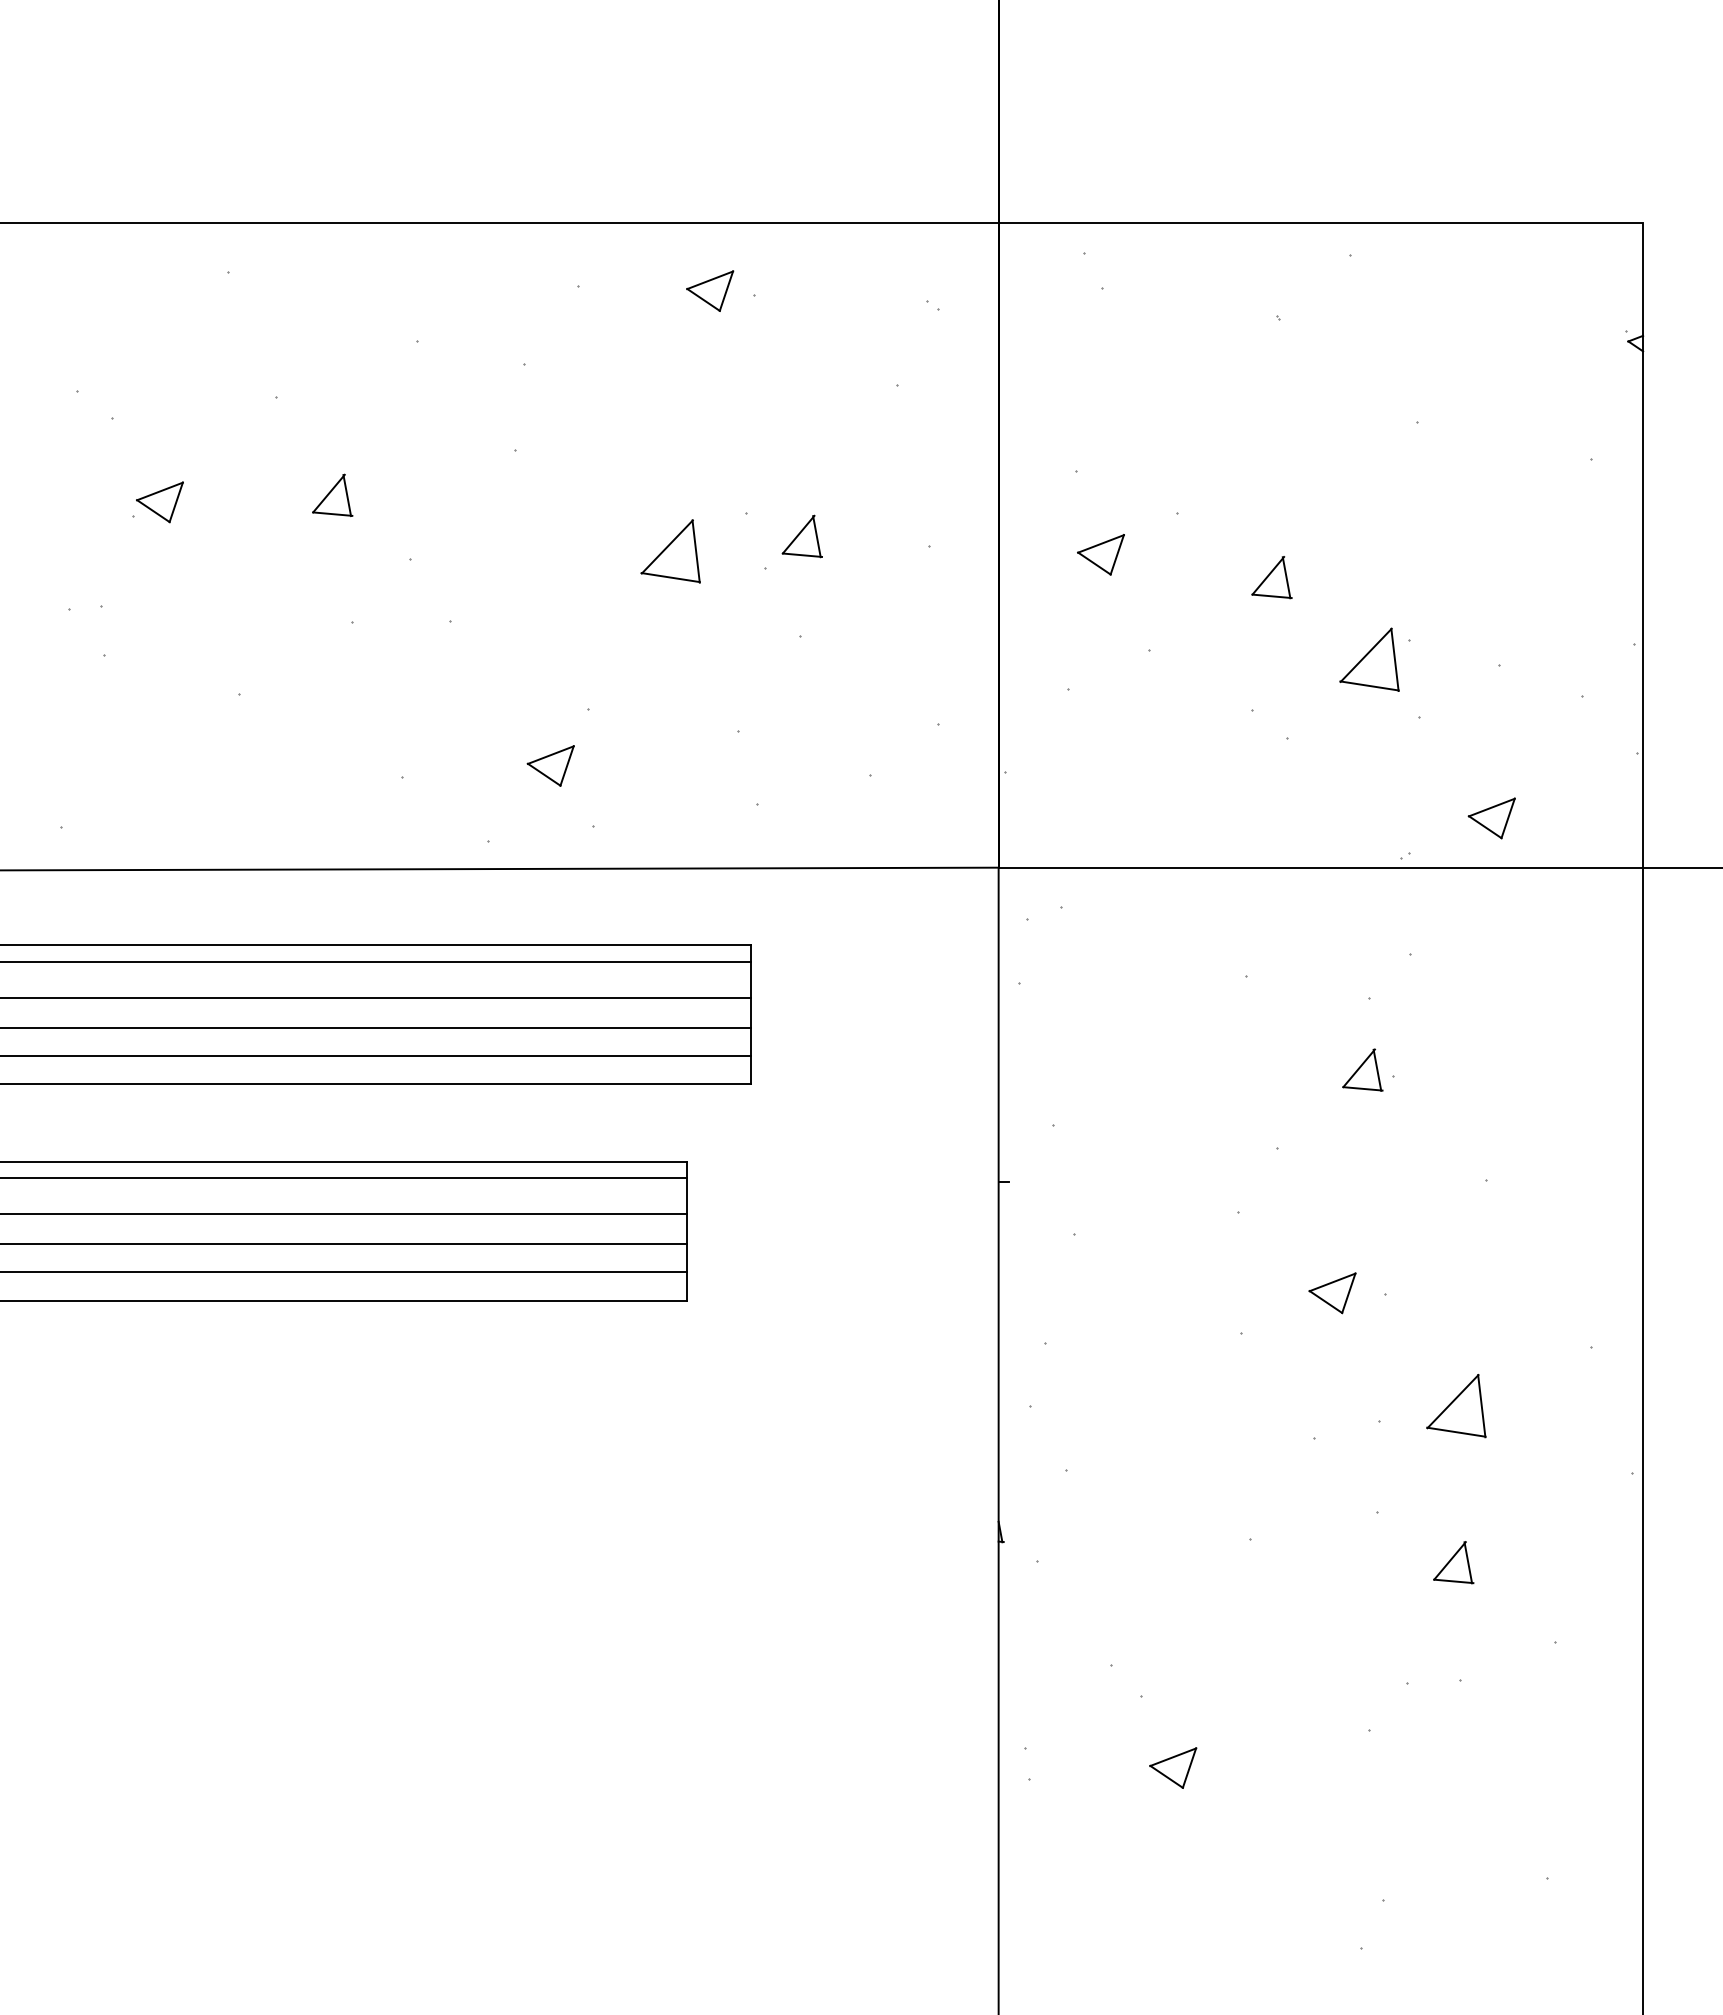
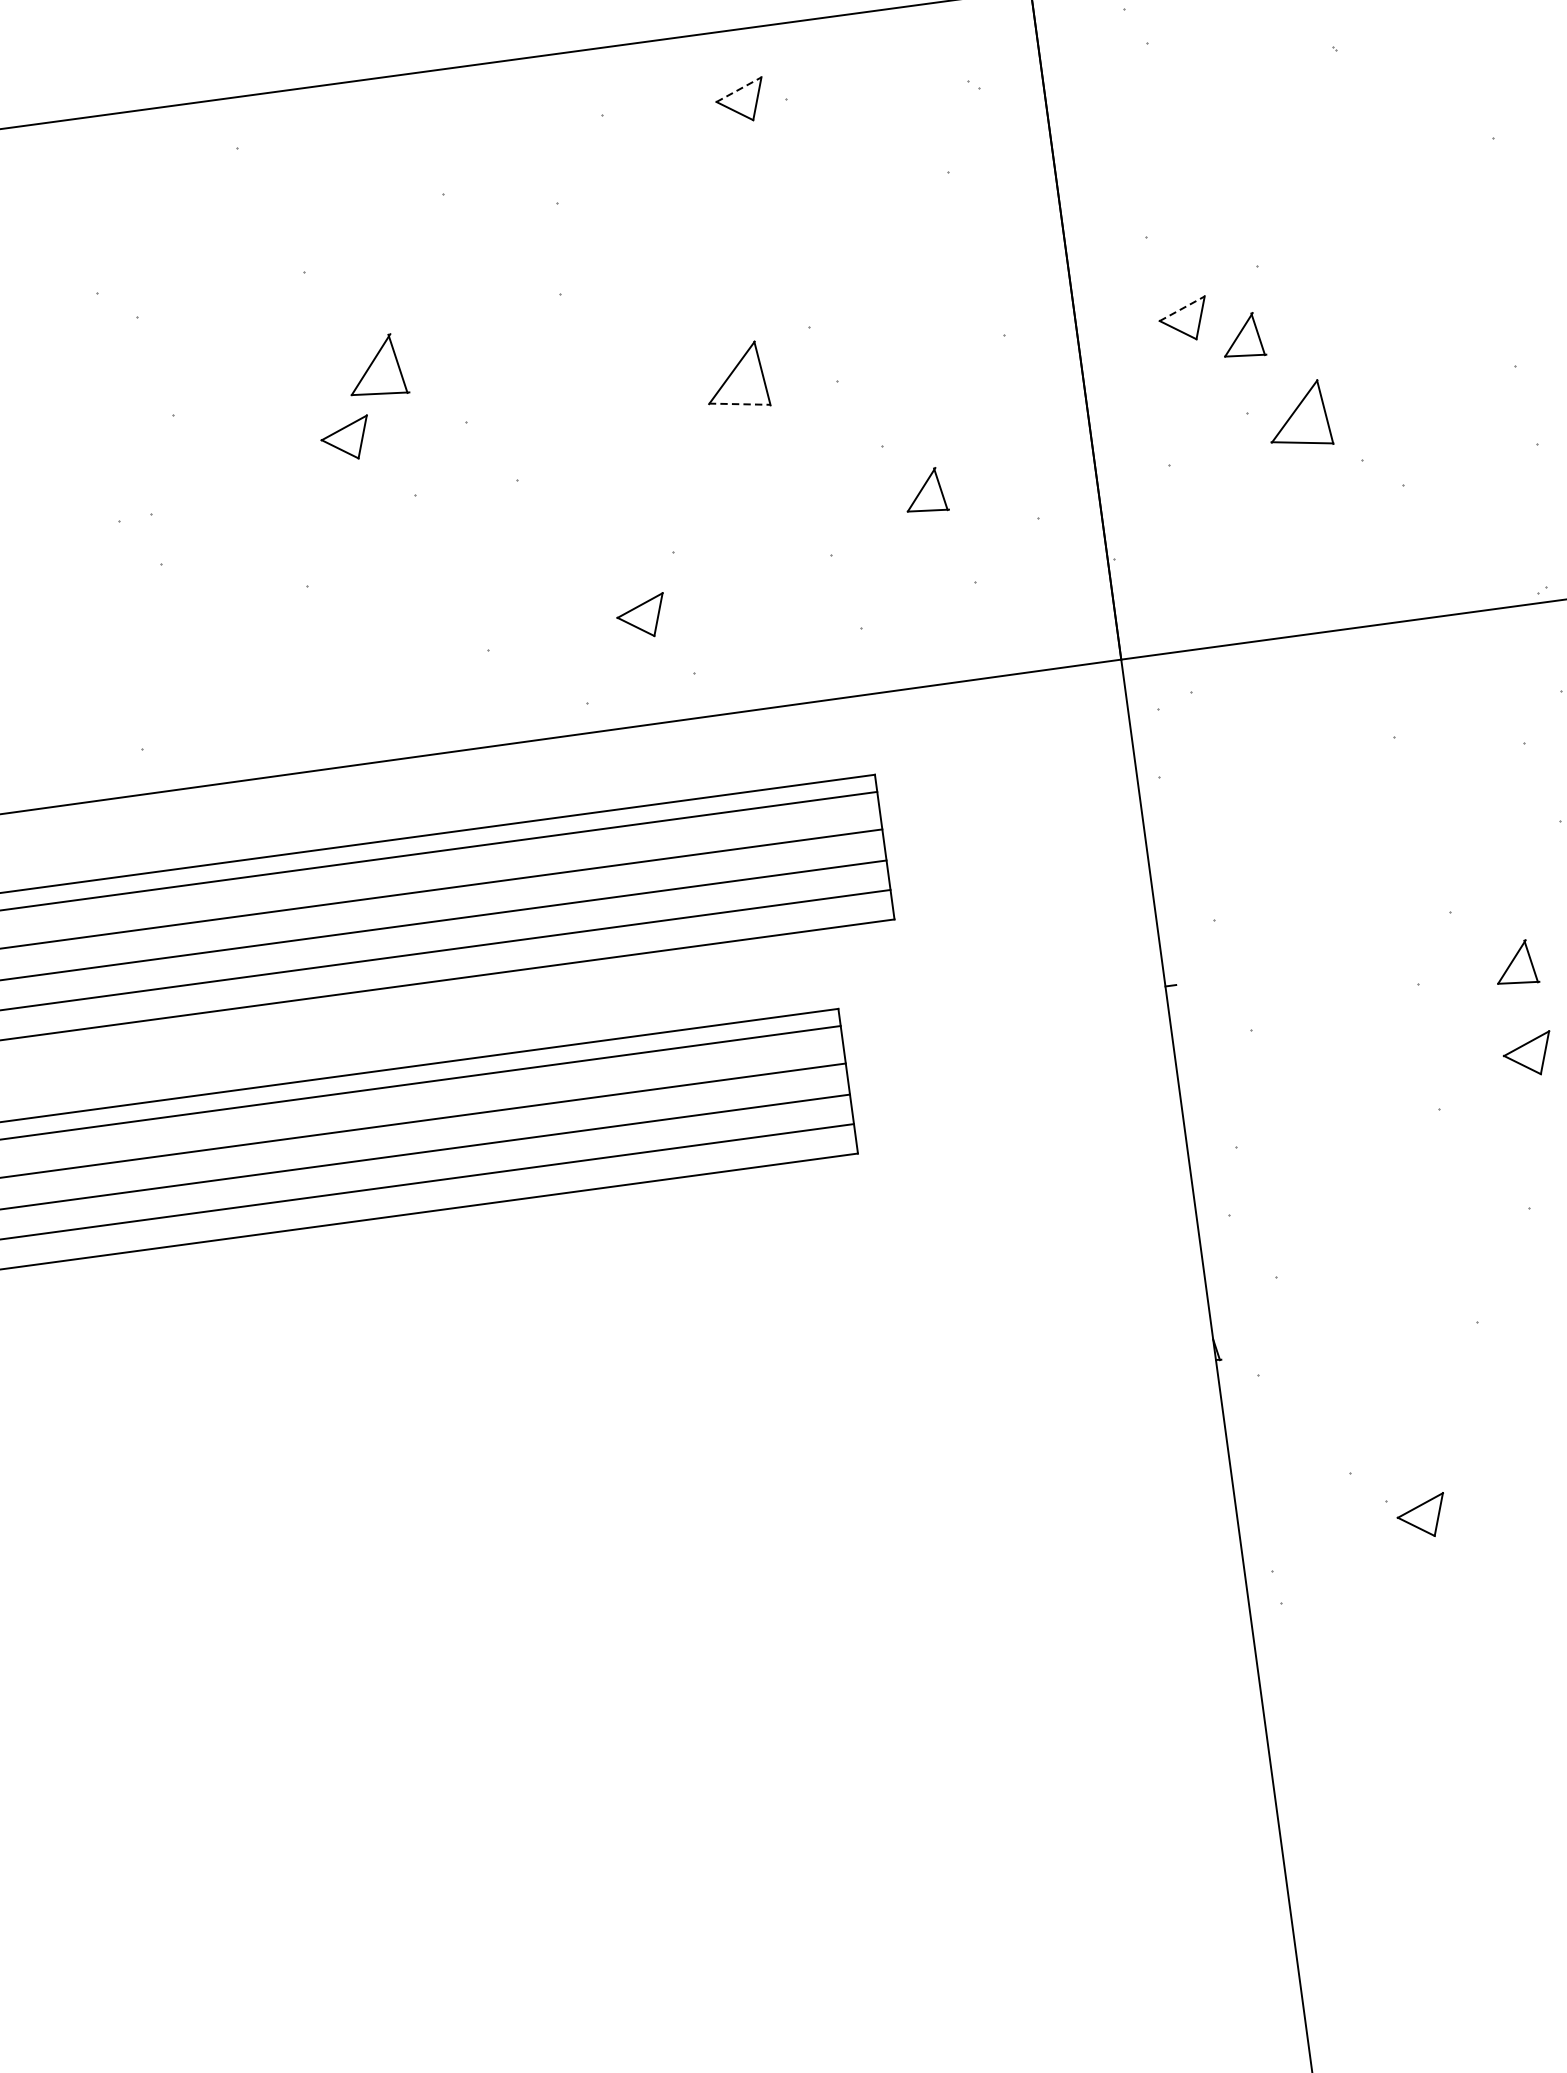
line: (710, 280) -> (739, 89), solid -> dashed
part: (332, 494) -> (376, 365), size x1.4
part: (159, 502) -> (345, 439), moved
part: (801, 536) -> (924, 491), moved
line: (1100, 543) -> (1181, 308), solid -> dashed
line: (671, 577) -> (740, 404), solid -> dashed
part: (1271, 577) -> (1242, 336), moved
part: (1369, 659) -> (1298, 415), moved
part: (1362, 1069) -> (1515, 962), moved
part: (1173, 1767) -> (1422, 1516), moved

